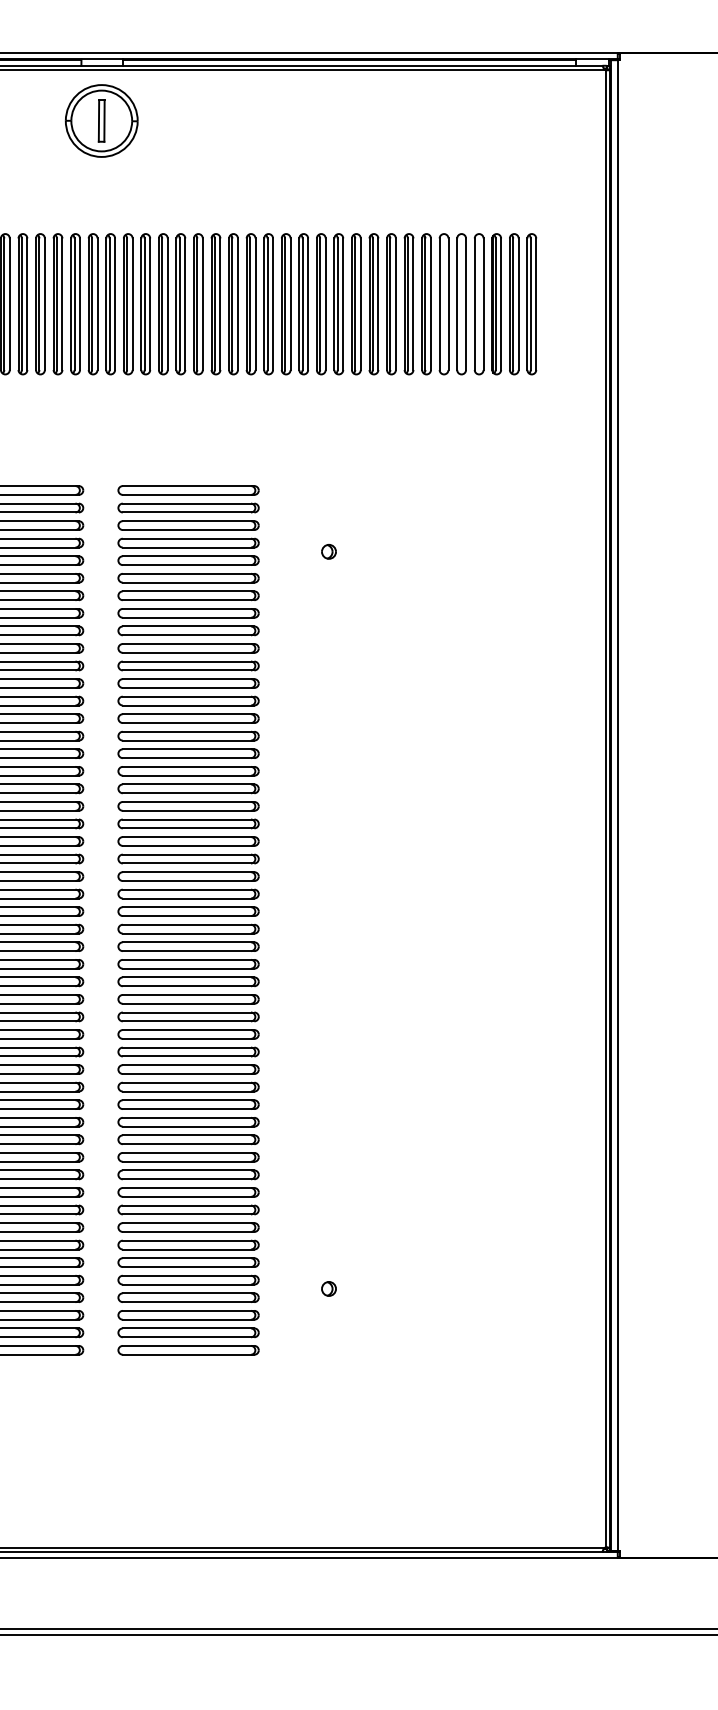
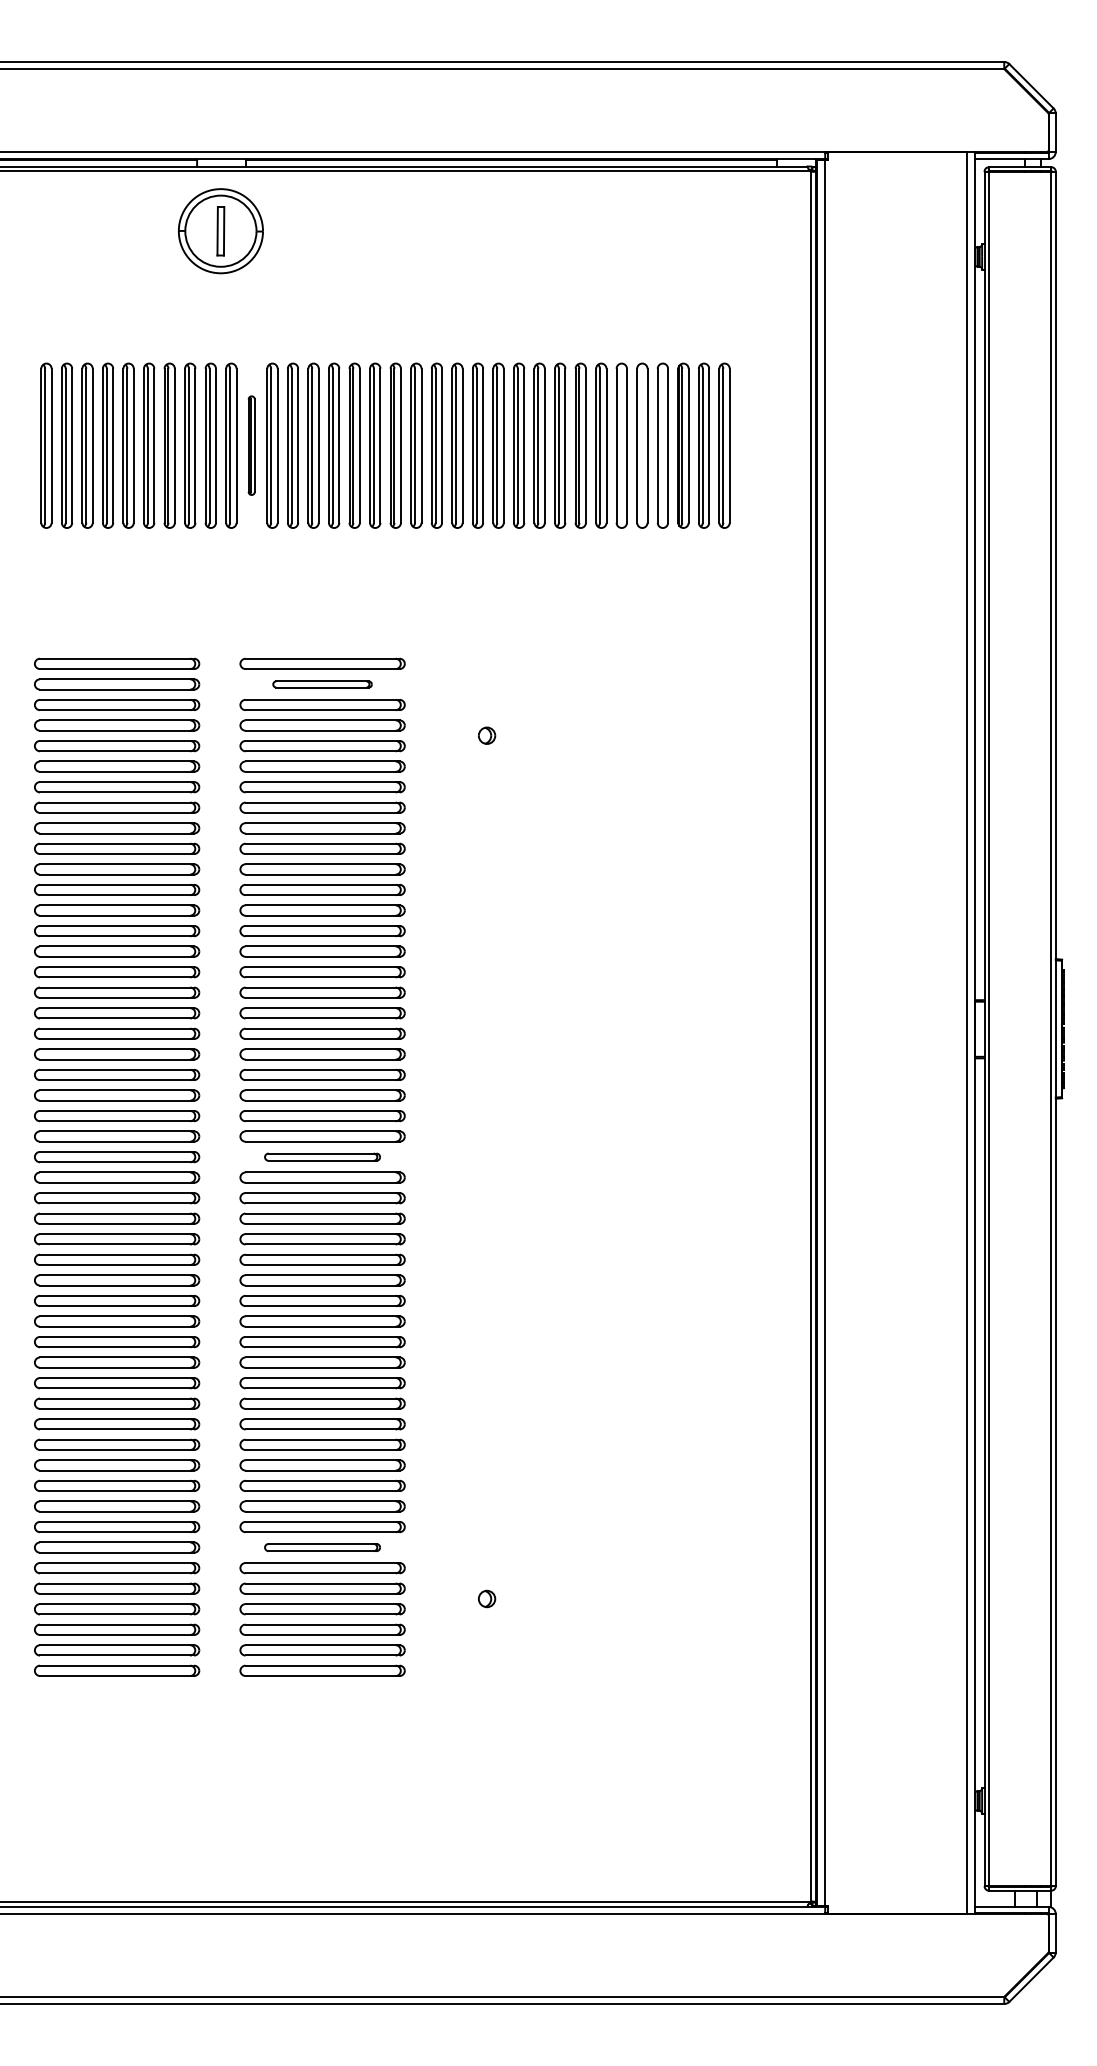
part: (127, 303) -> (251, 445), size x0.6
part: (188, 508) -> (322, 684), size x0.6
part: (188, 911) -> (322, 1157), size x0.7
part: (188, 1244) -> (322, 1547), size x0.7

